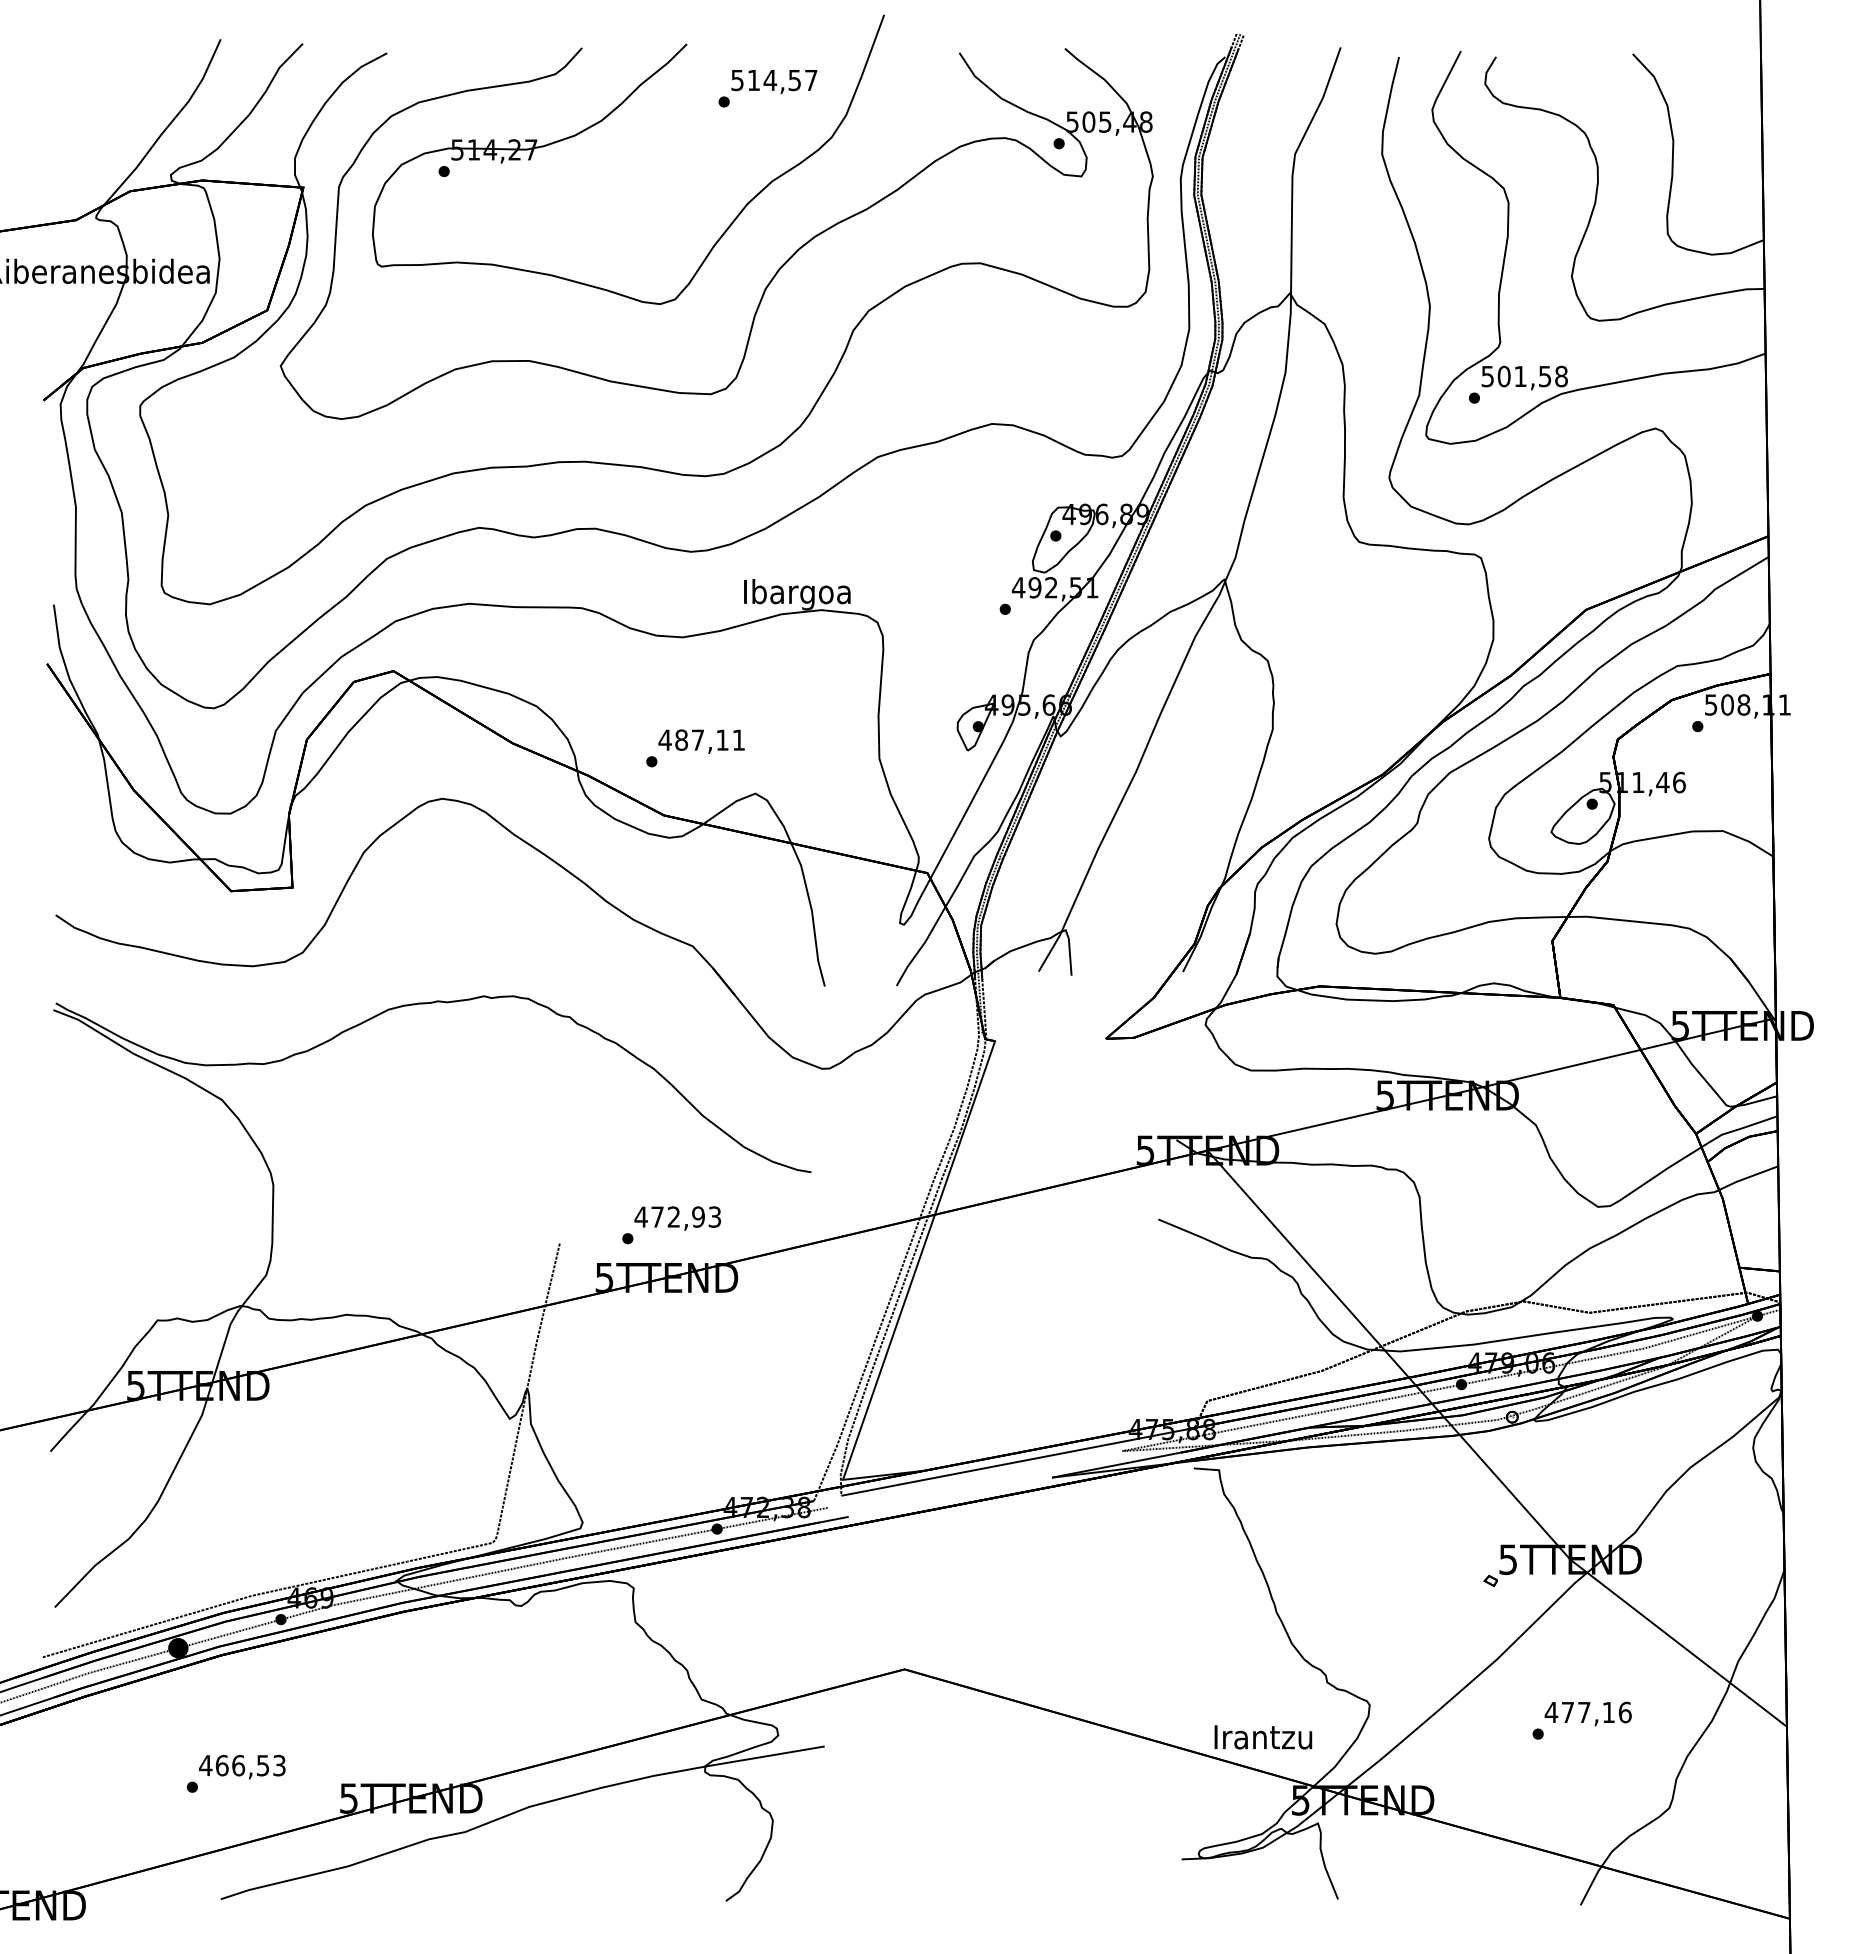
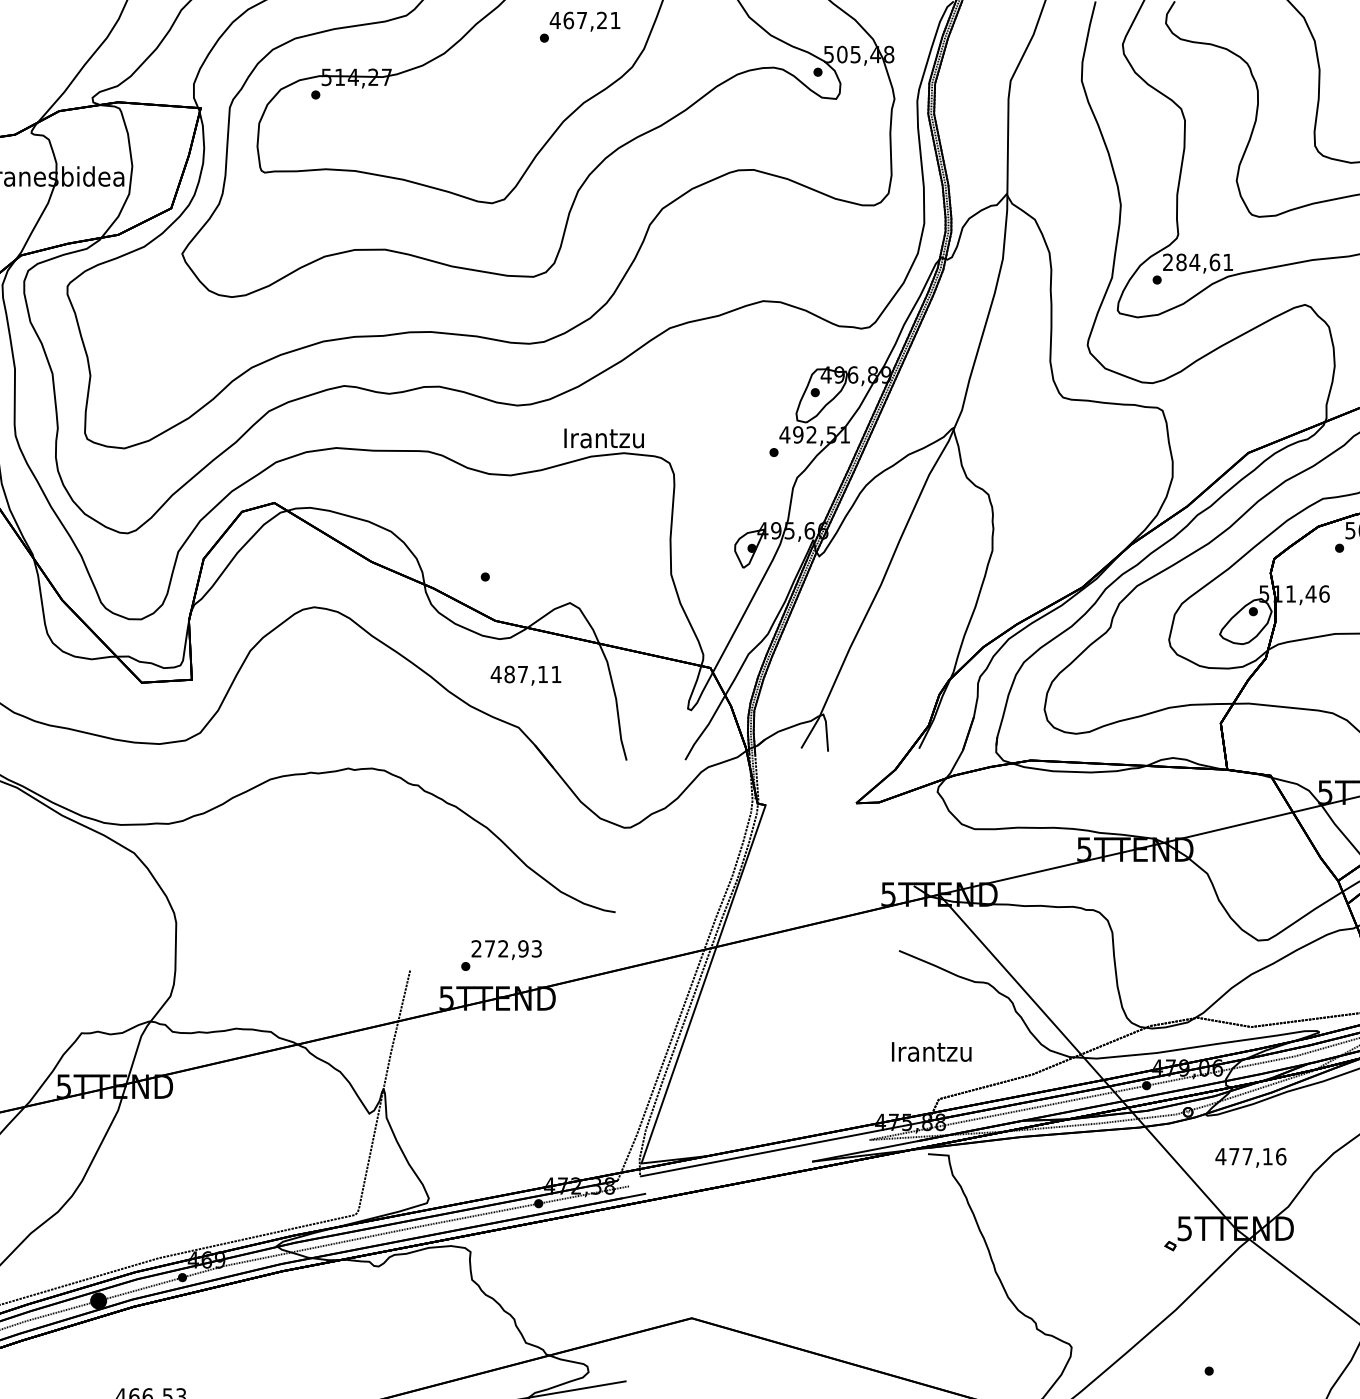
text: (773, 80) -> (584, 20), 514,57 -> 467,21
text: (1524, 376) -> (1198, 262), 501,58 -> 284,61
text: (797, 594) -> (604, 440), Ibargoa -> Irantzu
text: (701, 741) -> (525, 675), moved
text: (640, 1216) -> (476, 948), 472,93 -> 272,93
text: (1587, 1713) -> (1250, 1157), moved
text: (1263, 1737) -> (931, 1052), moved

